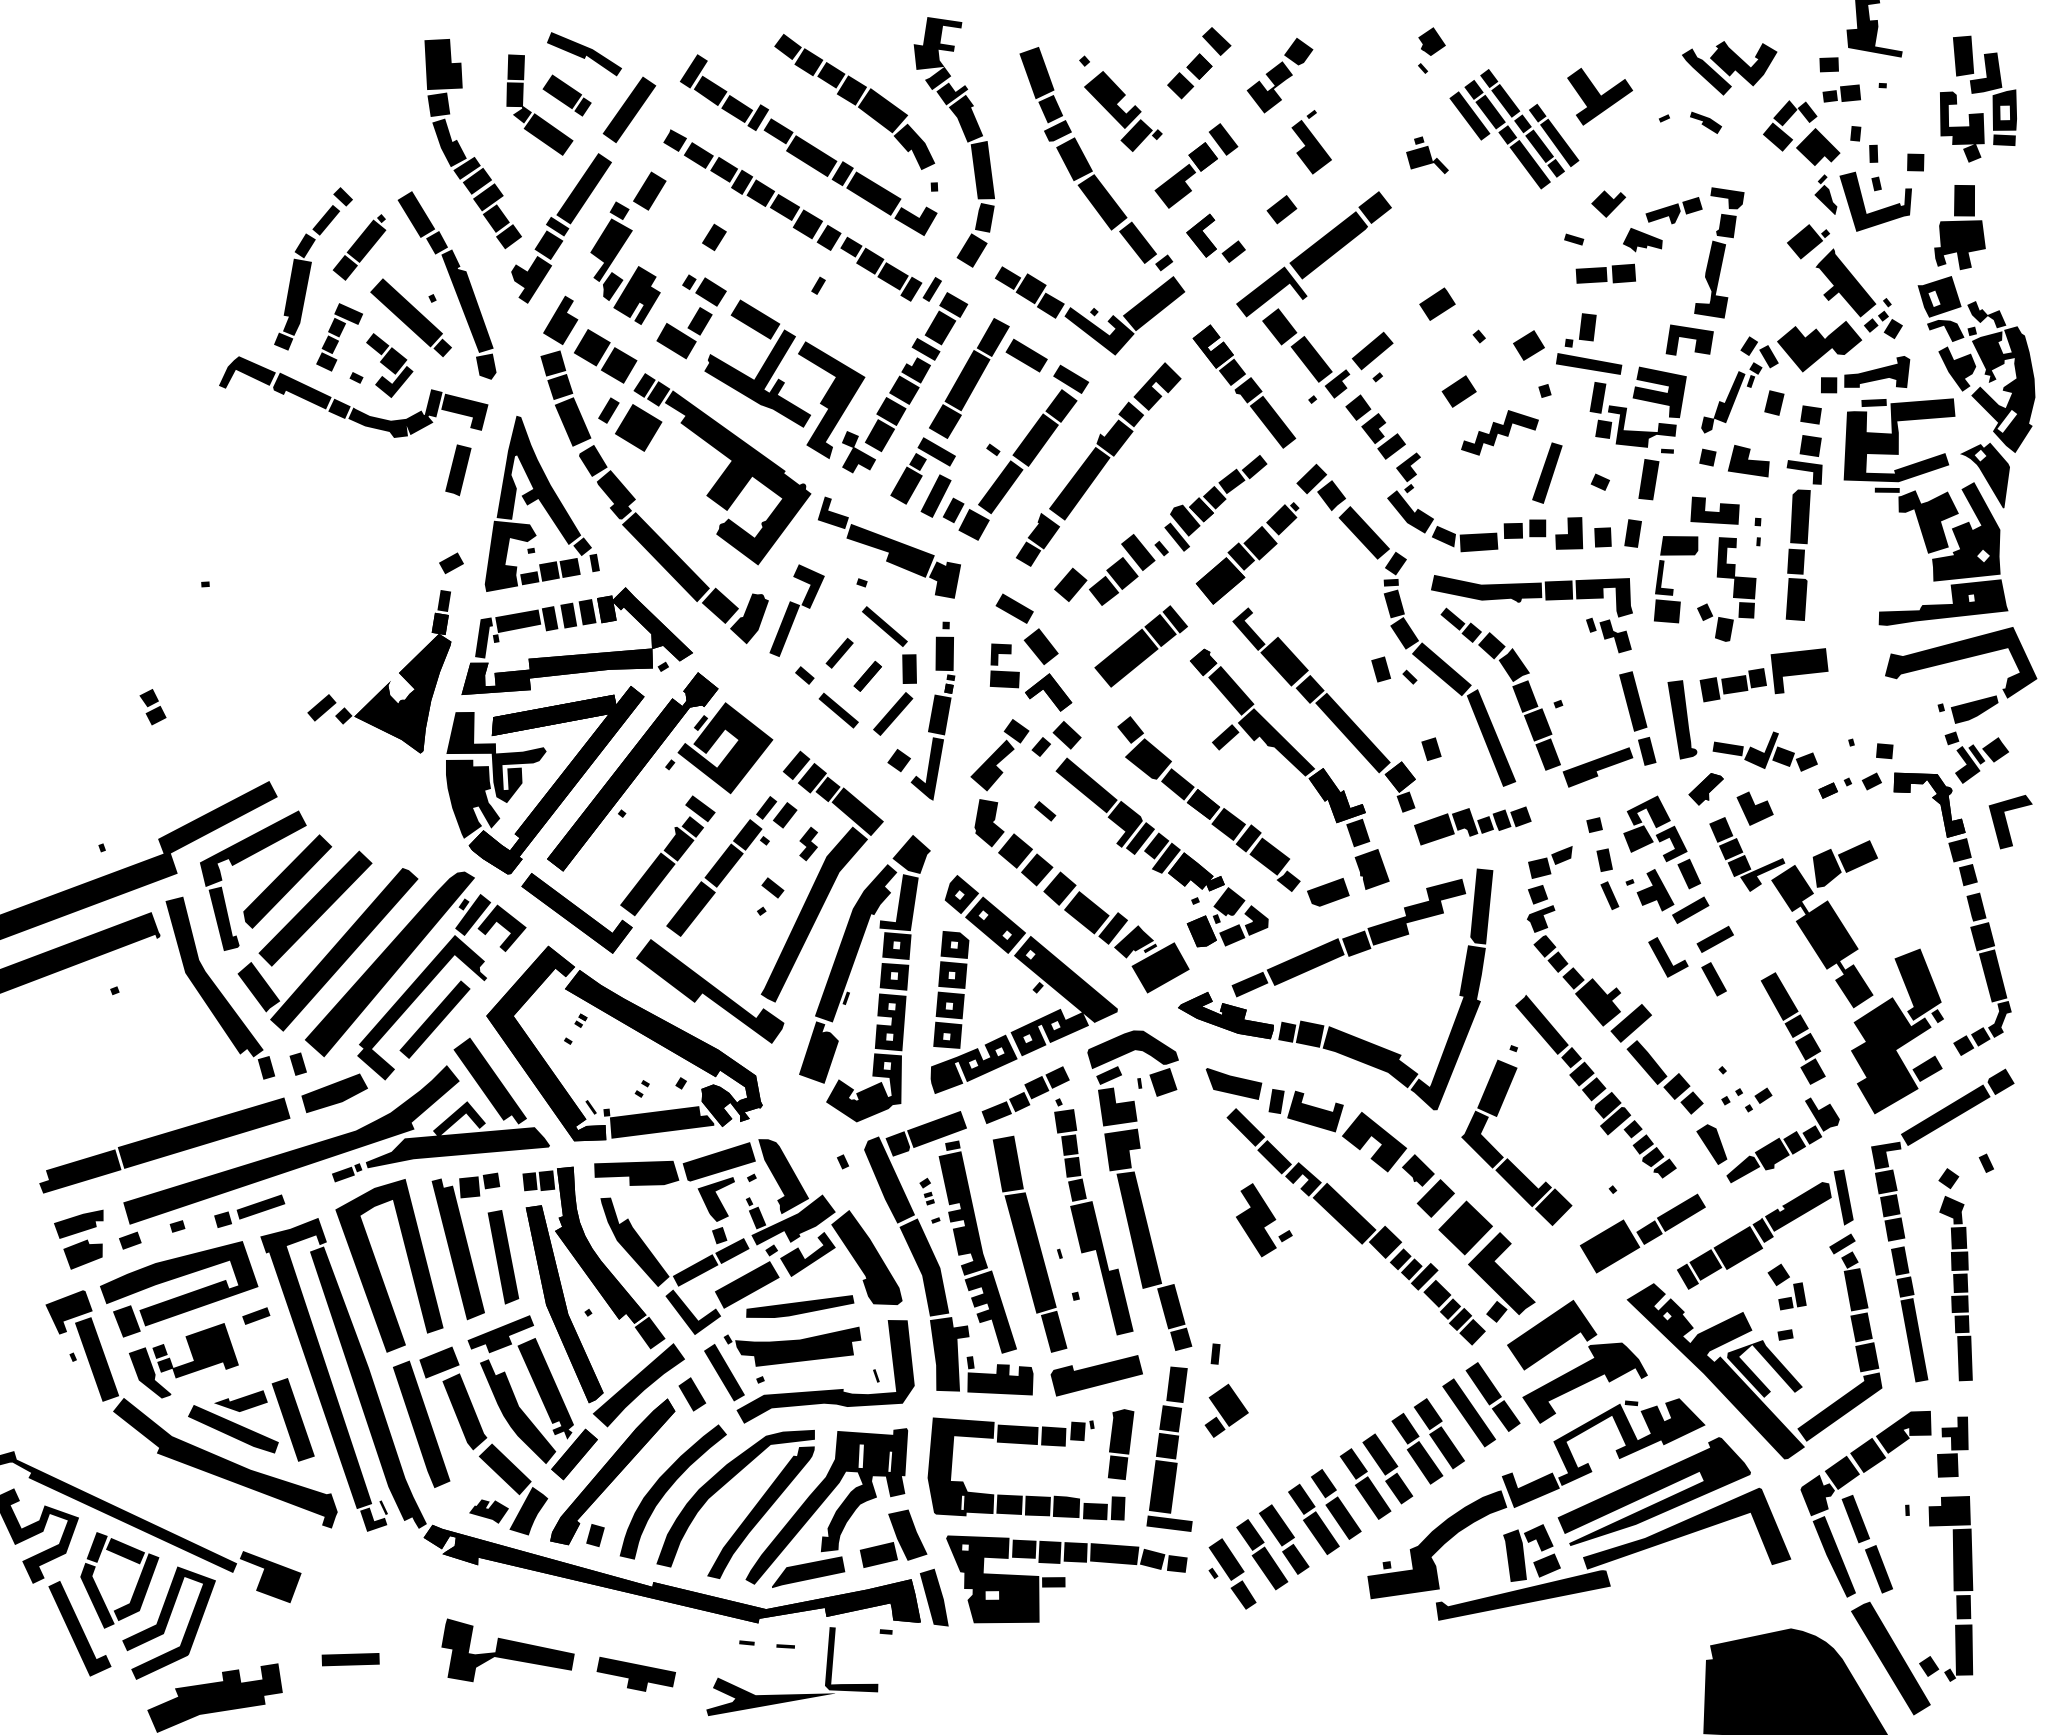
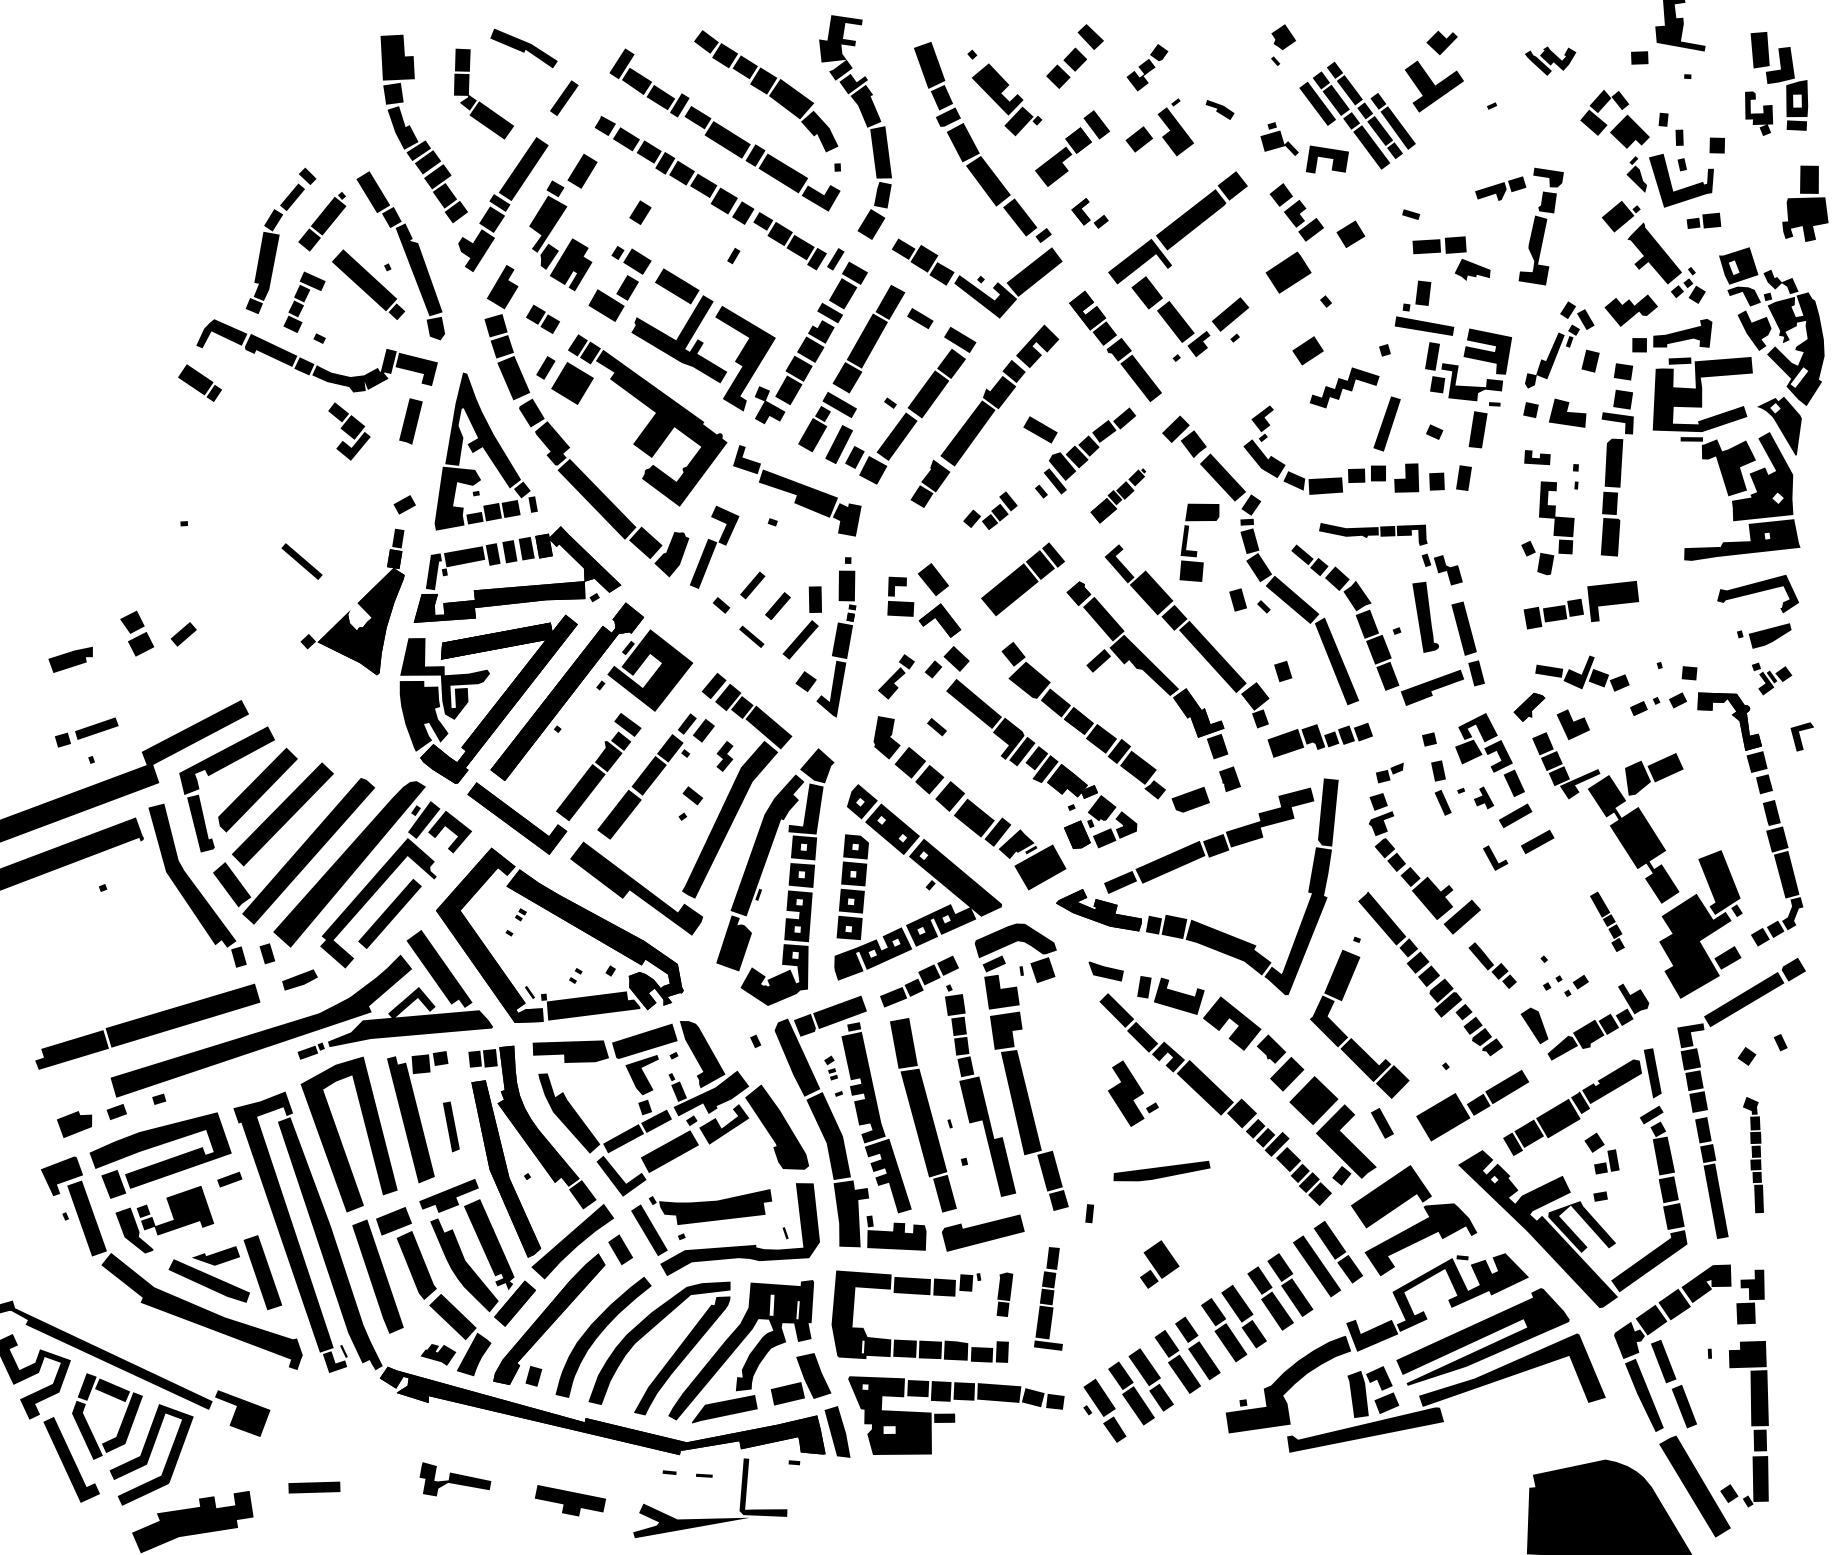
part: (1729, 68) -> (1550, 61), size x0.6
part: (1279, 75) -> (1146, 67), size x0.7
part: (1841, 93) -> (1703, 220), moved
part: (566, 95) -> (199, 383), moved
part: (629, 109) -> (564, 98), size x0.6
part: (1705, 122) -> (1219, 109), moved
part: (1962, 126) -> (1759, 113), size x0.7
part: (1608, 203) -> (1441, 42), moved
part: (1281, 209) -> (1138, 139), moved
part: (1959, 227) -> (1804, 203), moved
part: (1215, 237) -> (1089, 212), size x0.7
part: (1642, 240) -> (1472, 270), moved
part: (1437, 303) -> (1288, 271), size x1.4
part: (1689, 339) -> (1327, 158), moved
part: (1528, 345) -> (1350, 234), moved
part: (1819, 346) -> (1631, 310), size x0.7
part: (1026, 355) -> (920, 318), size x0.7
part: (605, 356) -> (542, 319), size x0.6
part: (389, 365) -> (349, 431), moved
part: (1375, 426) -> (1296, 211), moved
part: (1714, 510) -> (1536, 457), size x0.6
part: (1247, 553) -> (1118, 496), size x0.6
part: (1104, 569) -> (990, 510), size x0.6
part: (1671, 588) -> (1195, 550), moved
part: (1531, 596) -> (1372, 534), size x0.6
part: (1014, 608) -> (1040, 429), moved
part: (884, 626) -> (301, 561), moved
part: (1961, 662) -> (1758, 593), size x0.6
part: (152, 707) -> (136, 634), size x1.4
part: (321, 707) -> (183, 634), moved
part: (838, 710) -> (751, 636), size x0.7
part: (1682, 719) -> (1425, 617), moved
part: (999, 755) -> (896, 677), size x0.7
part: (1976, 757) -> (1771, 678), size x0.7
part: (2010, 822) -> (1802, 737), size x0.6
part: (1550, 862) -> (1389, 773), size x0.7
part: (1371, 869) -> (1229, 779), size x0.7
part: (1655, 890) -> (1484, 798), size x0.6
part: (1668, 957) -> (1495, 858), size x0.7
part: (1713, 979) -> (1381, 1123), moved
part: (1792, 1028) -> (1606, 921), size x0.6
part: (1664, 1077) -> (1492, 965), size x0.7
part: (1233, 1083) -> (1105, 971), size x0.7
part: (334, 1093) -> (299, 980), size x0.6
part: (249, 1210) -> (86, 731), moved
part: (78, 1223) -> (70, 659), moved
part: (503, 1257) -> (451, 1127), size x0.6
part: (1955, 1288) -> (1752, 1154), size x0.7
part: (800, 1306) -> (1162, 1171), moved
part: (1226, 1410) -> (1159, 1264), moved
part: (1120, 1444) -> (1004, 1294), size x0.7
part: (1169, 1448) -> (1048, 1298), size x0.7
part: (507, 1650) -> (454, 1479), size x0.6

